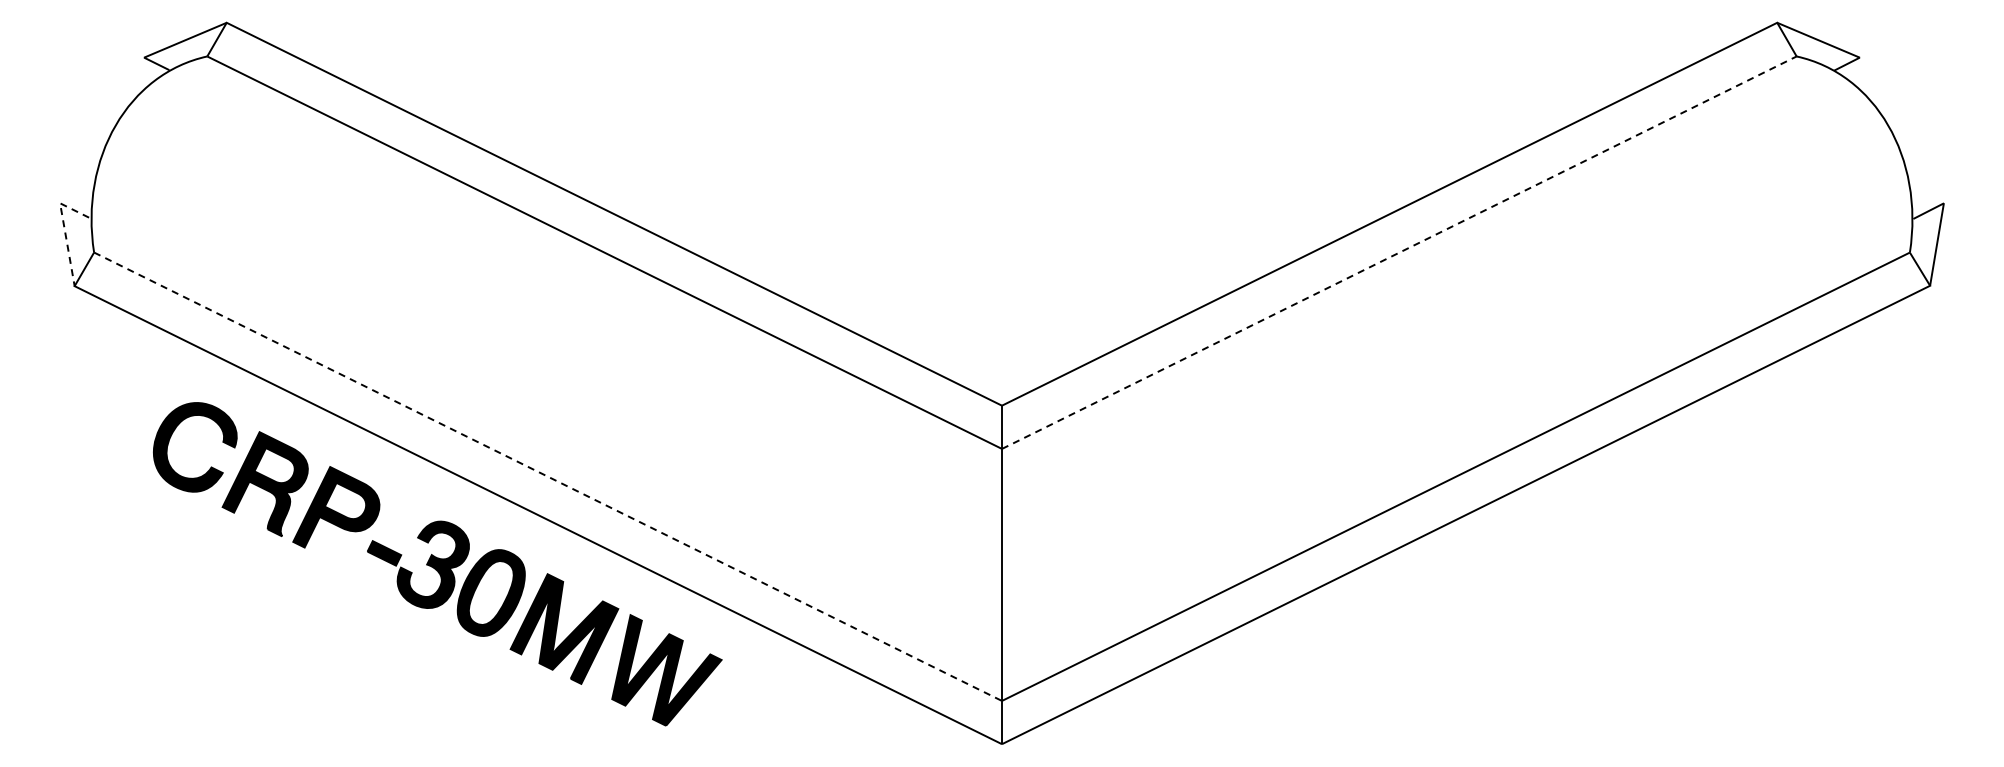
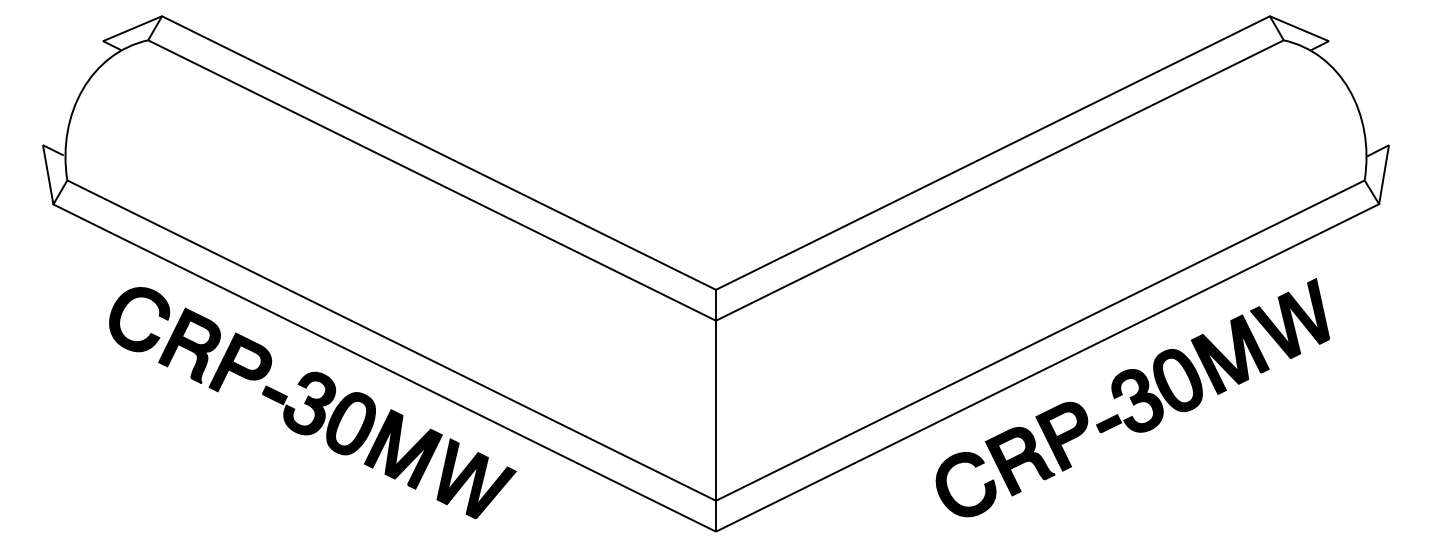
line: (64, 228) -> (46, 163), dashed -> solid
line: (1399, 252) -> (1000, 180), dashed -> solid
line: (548, 476) -> (391, 340), dashed -> solid
part: (1585, 556) -> (1132, 397), added

